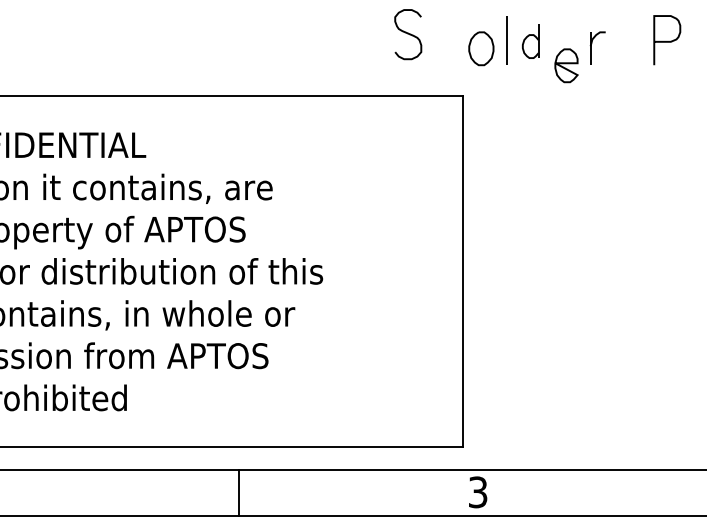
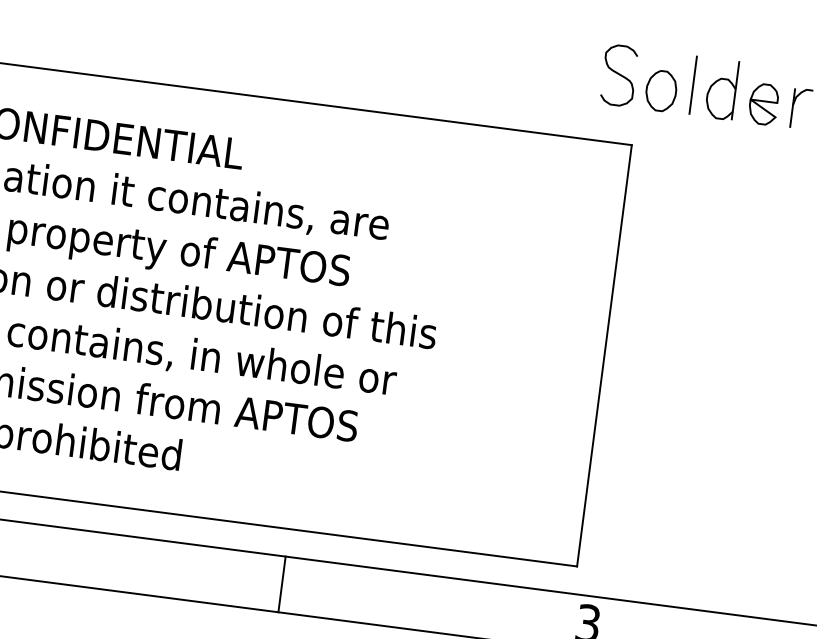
curve: (408, 34) -> (619, 75), moved
part: (530, 41) -> (721, 89), size x1.43
part: (566, 65) -> (763, 103), moved
line: (239, 492) -> (282, 584), moved

